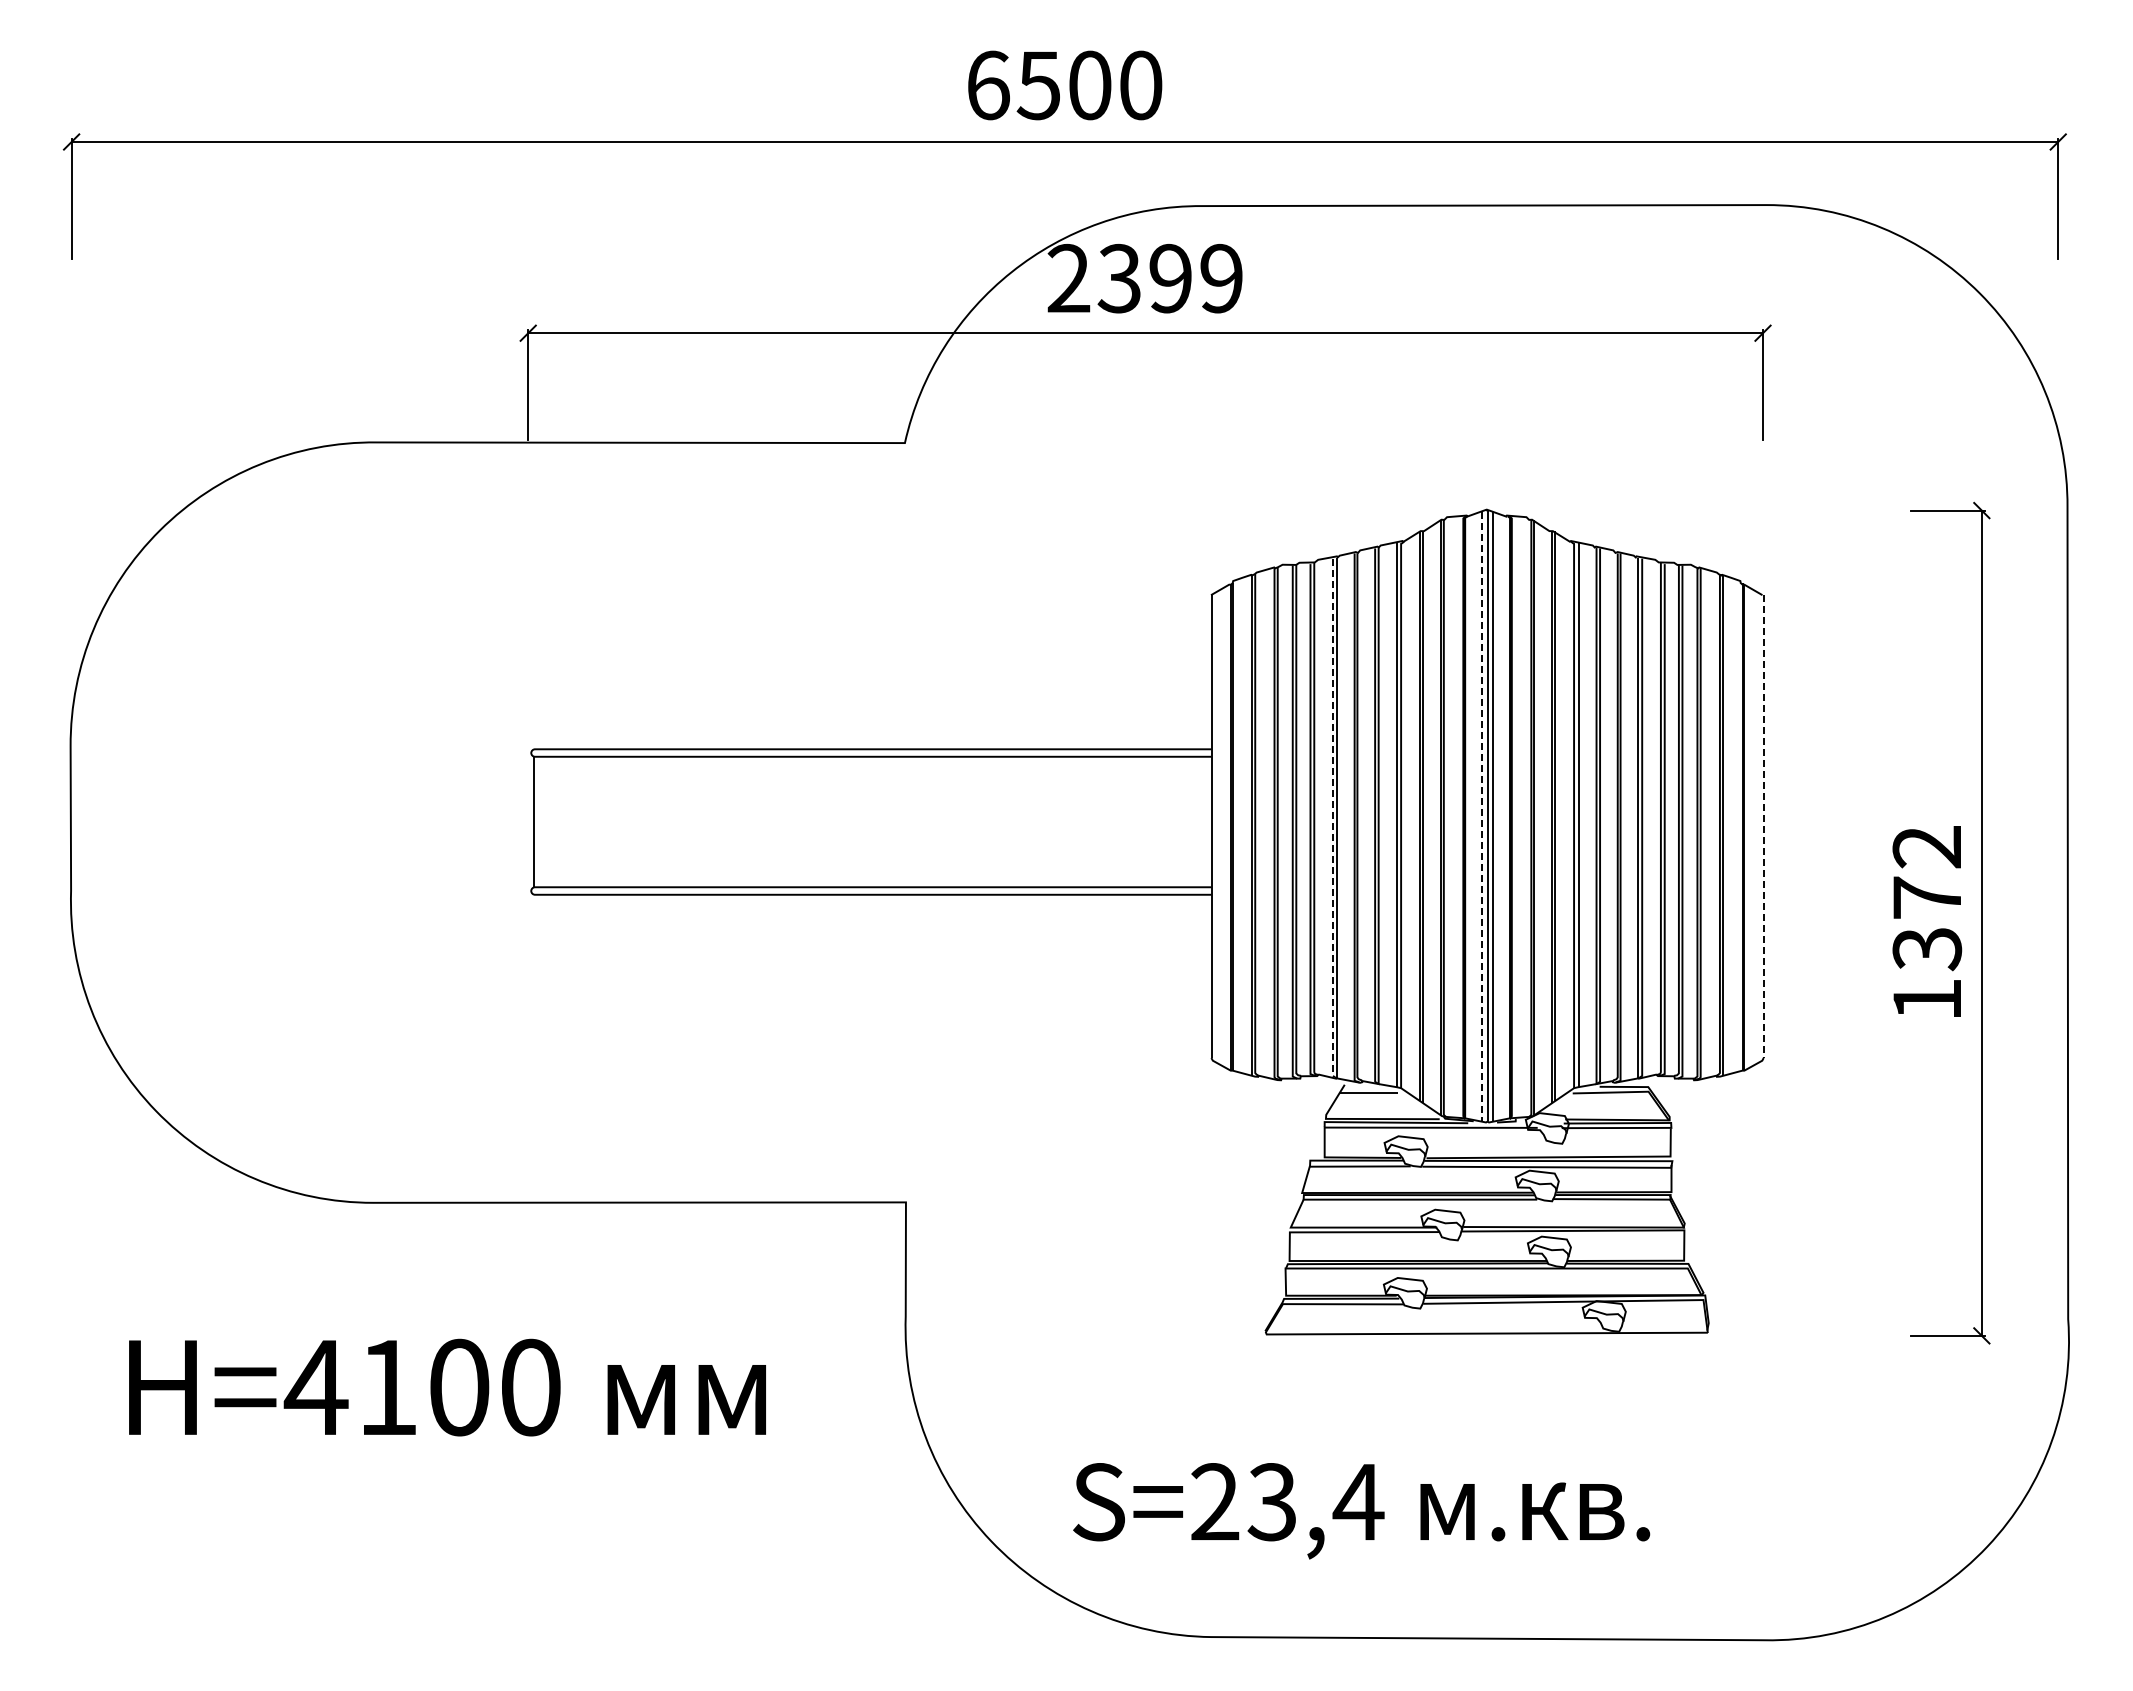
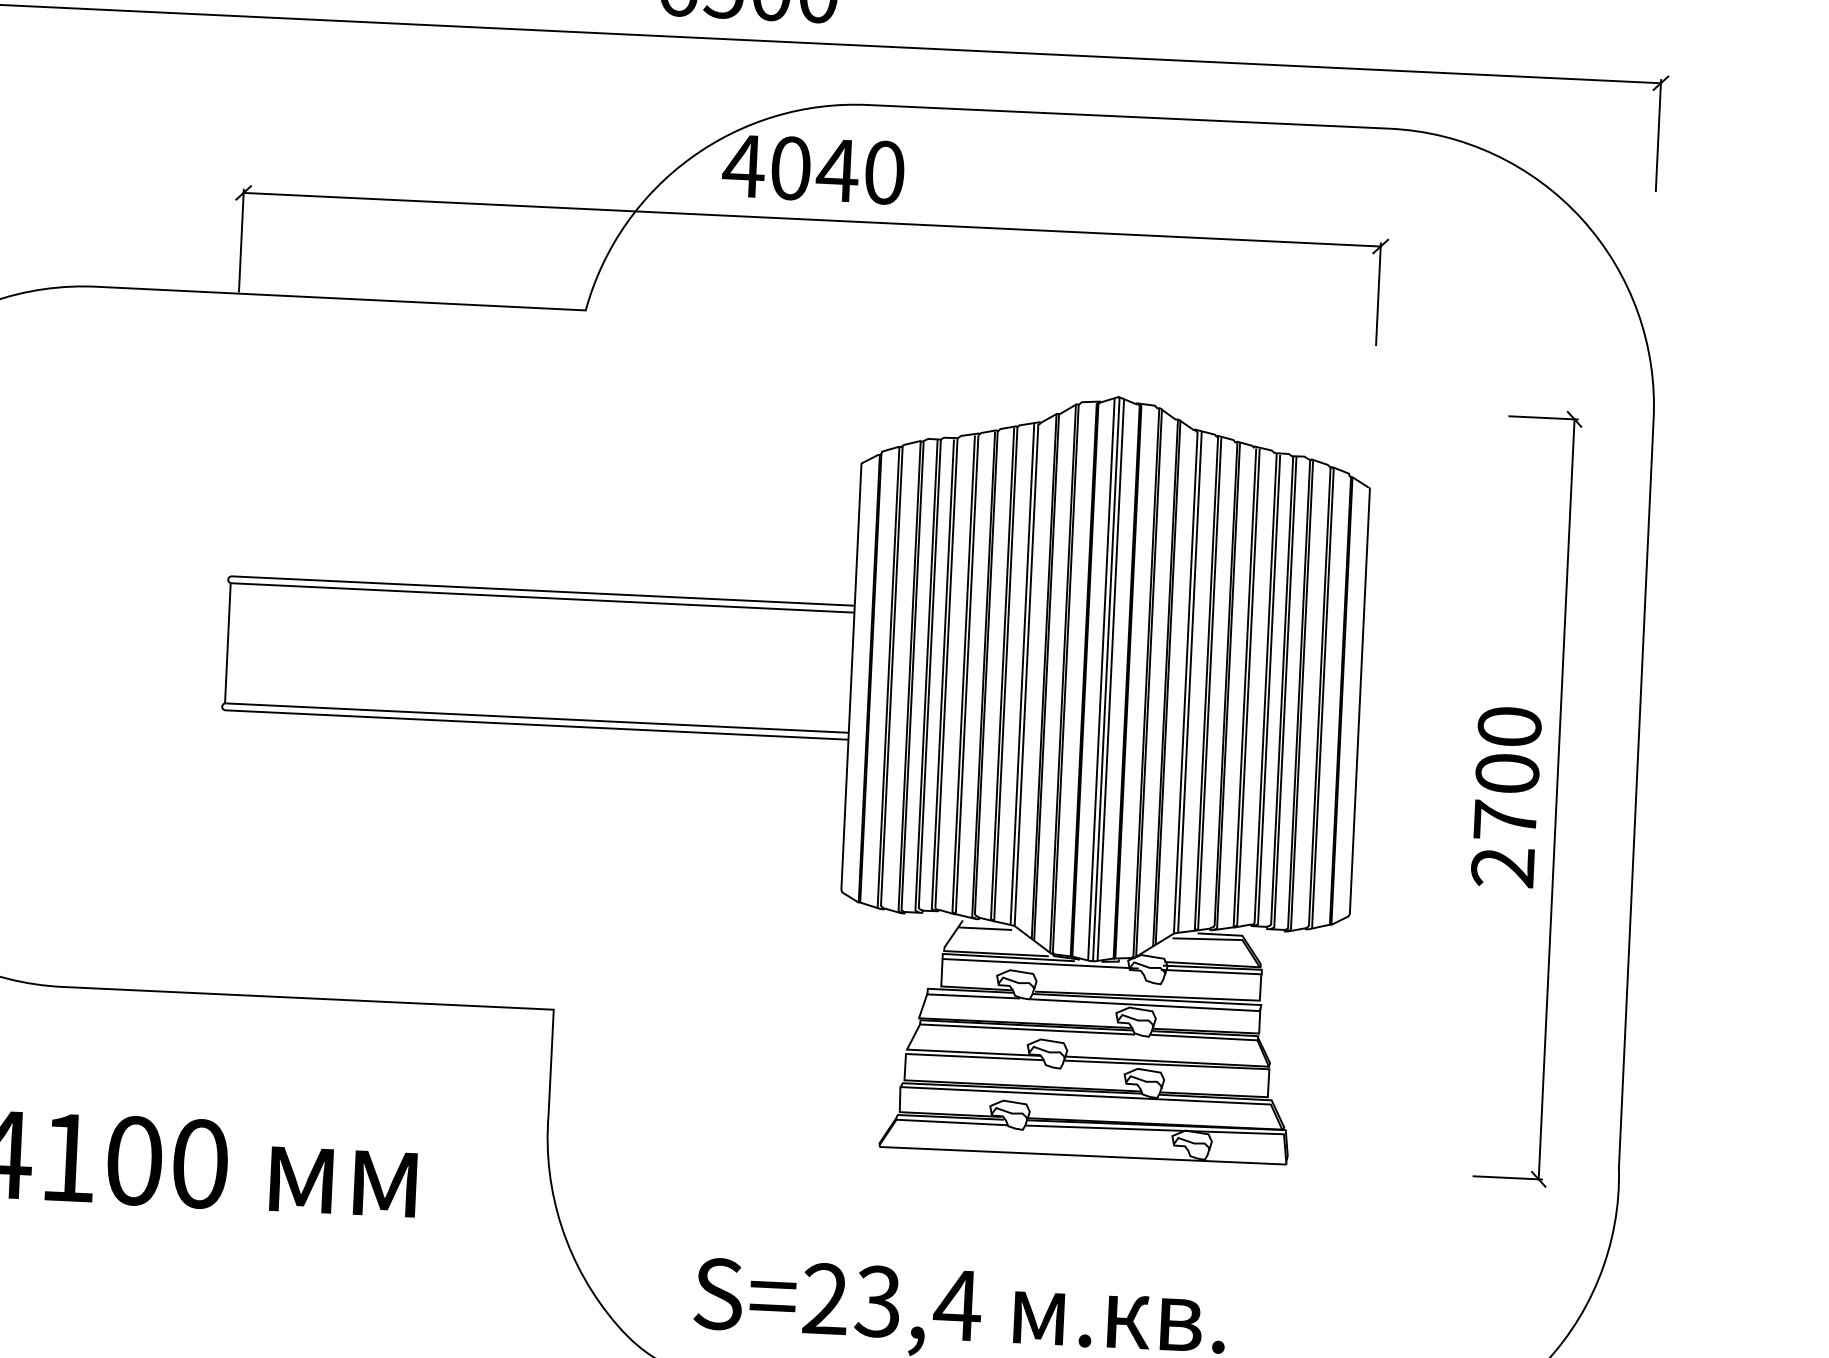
text: (1143, 278) -> (812, 169), 2399 -> 4040
line: (1482, 816) -> (1101, 679), dashed -> solid
line: (1332, 821) -> (963, 677), dashed -> solid
line: (1763, 826) -> (1359, 700), dashed -> solid
text: (1927, 923) -> (1506, 797), 1372 -> 2700

